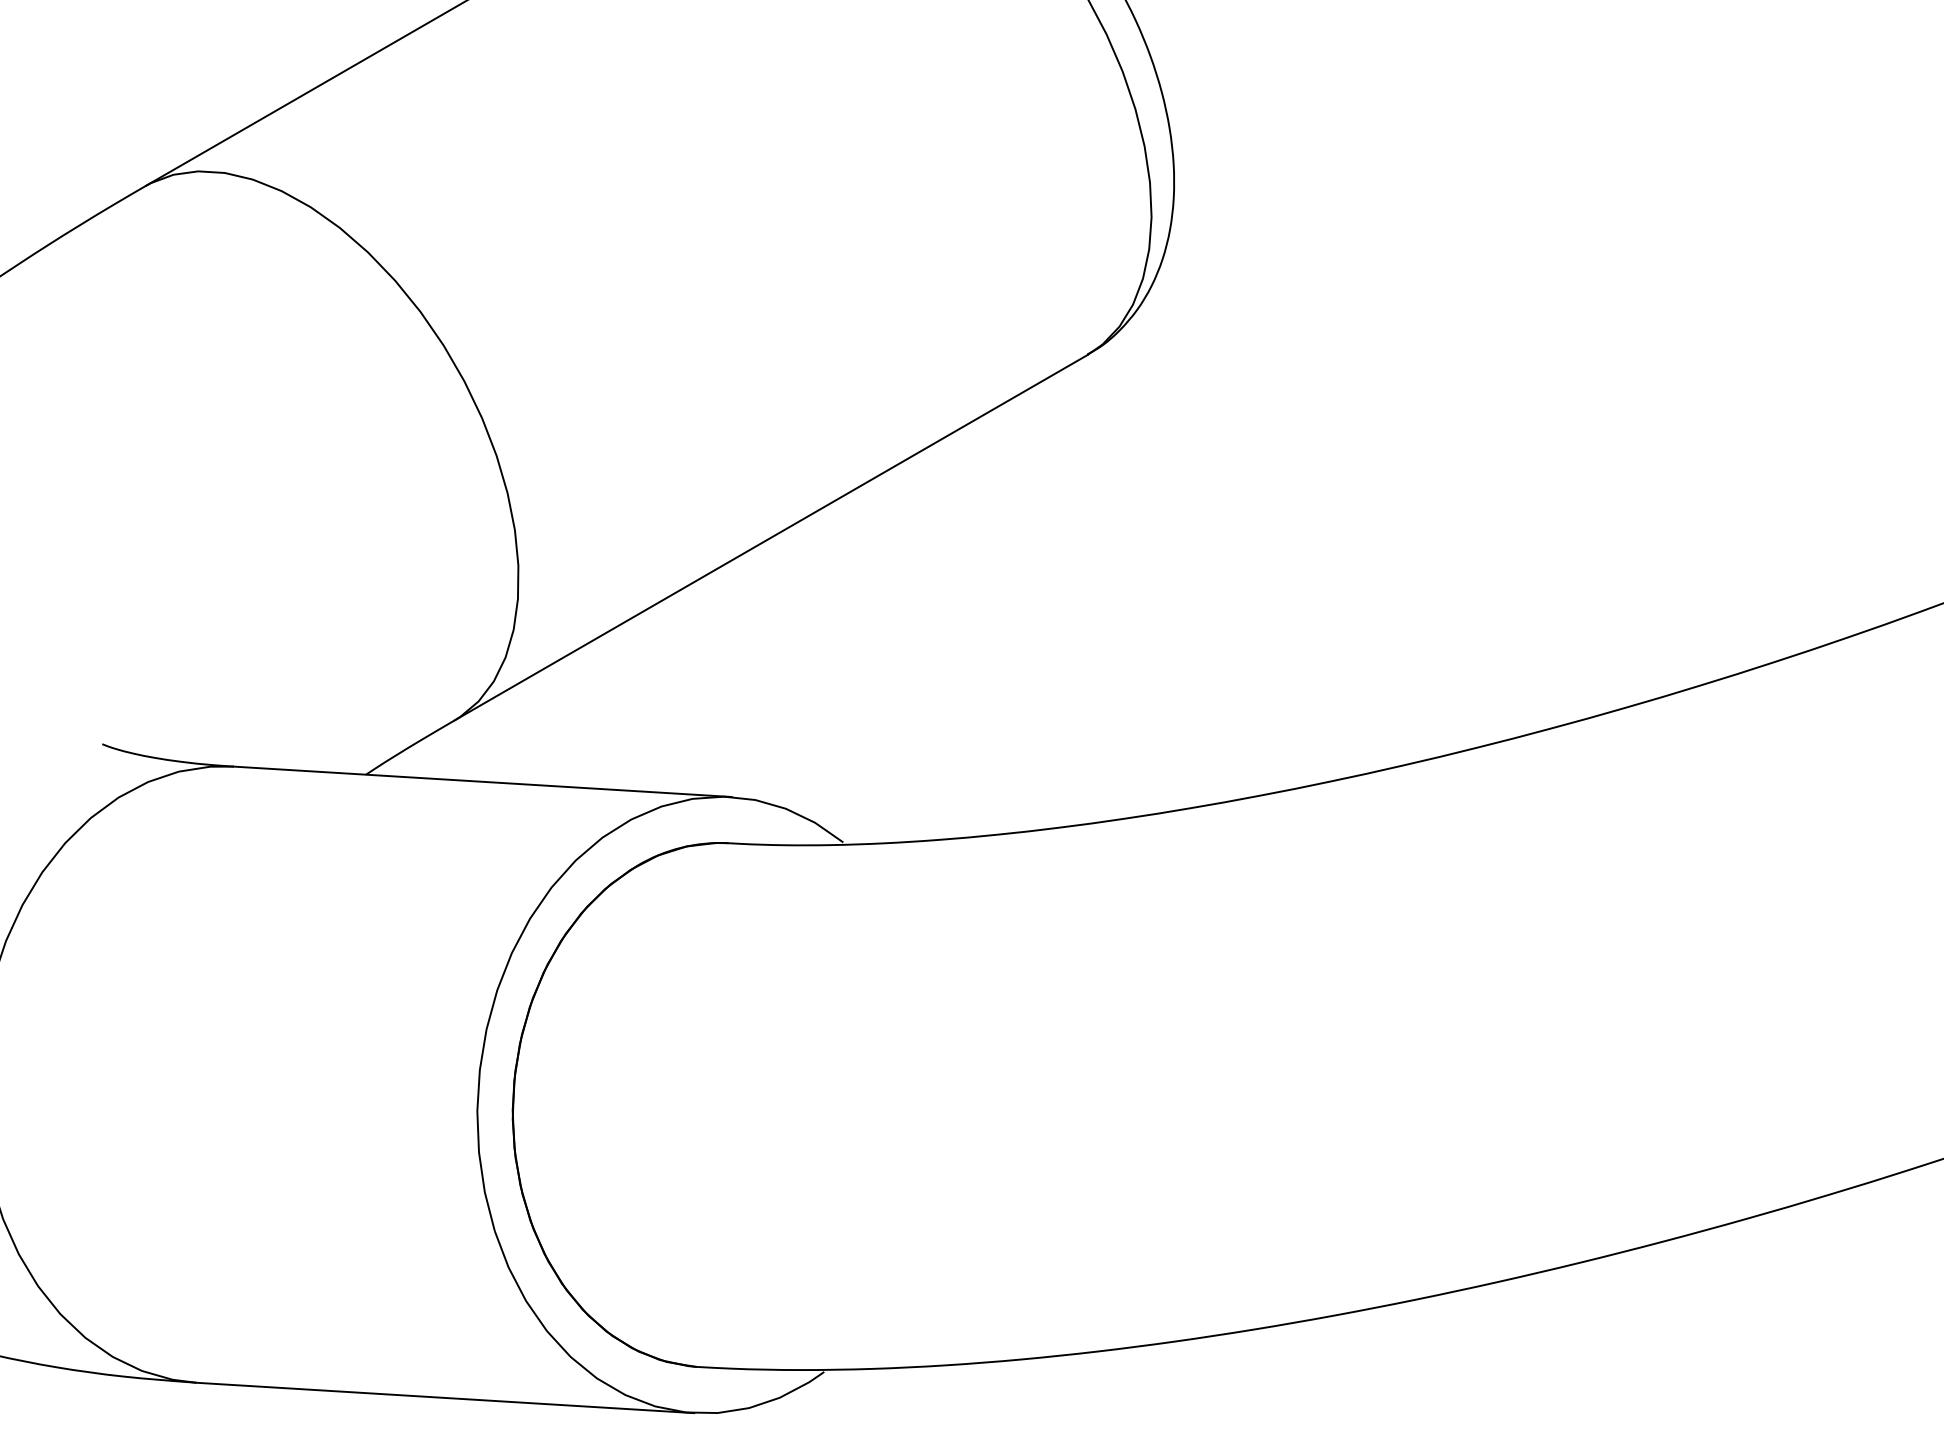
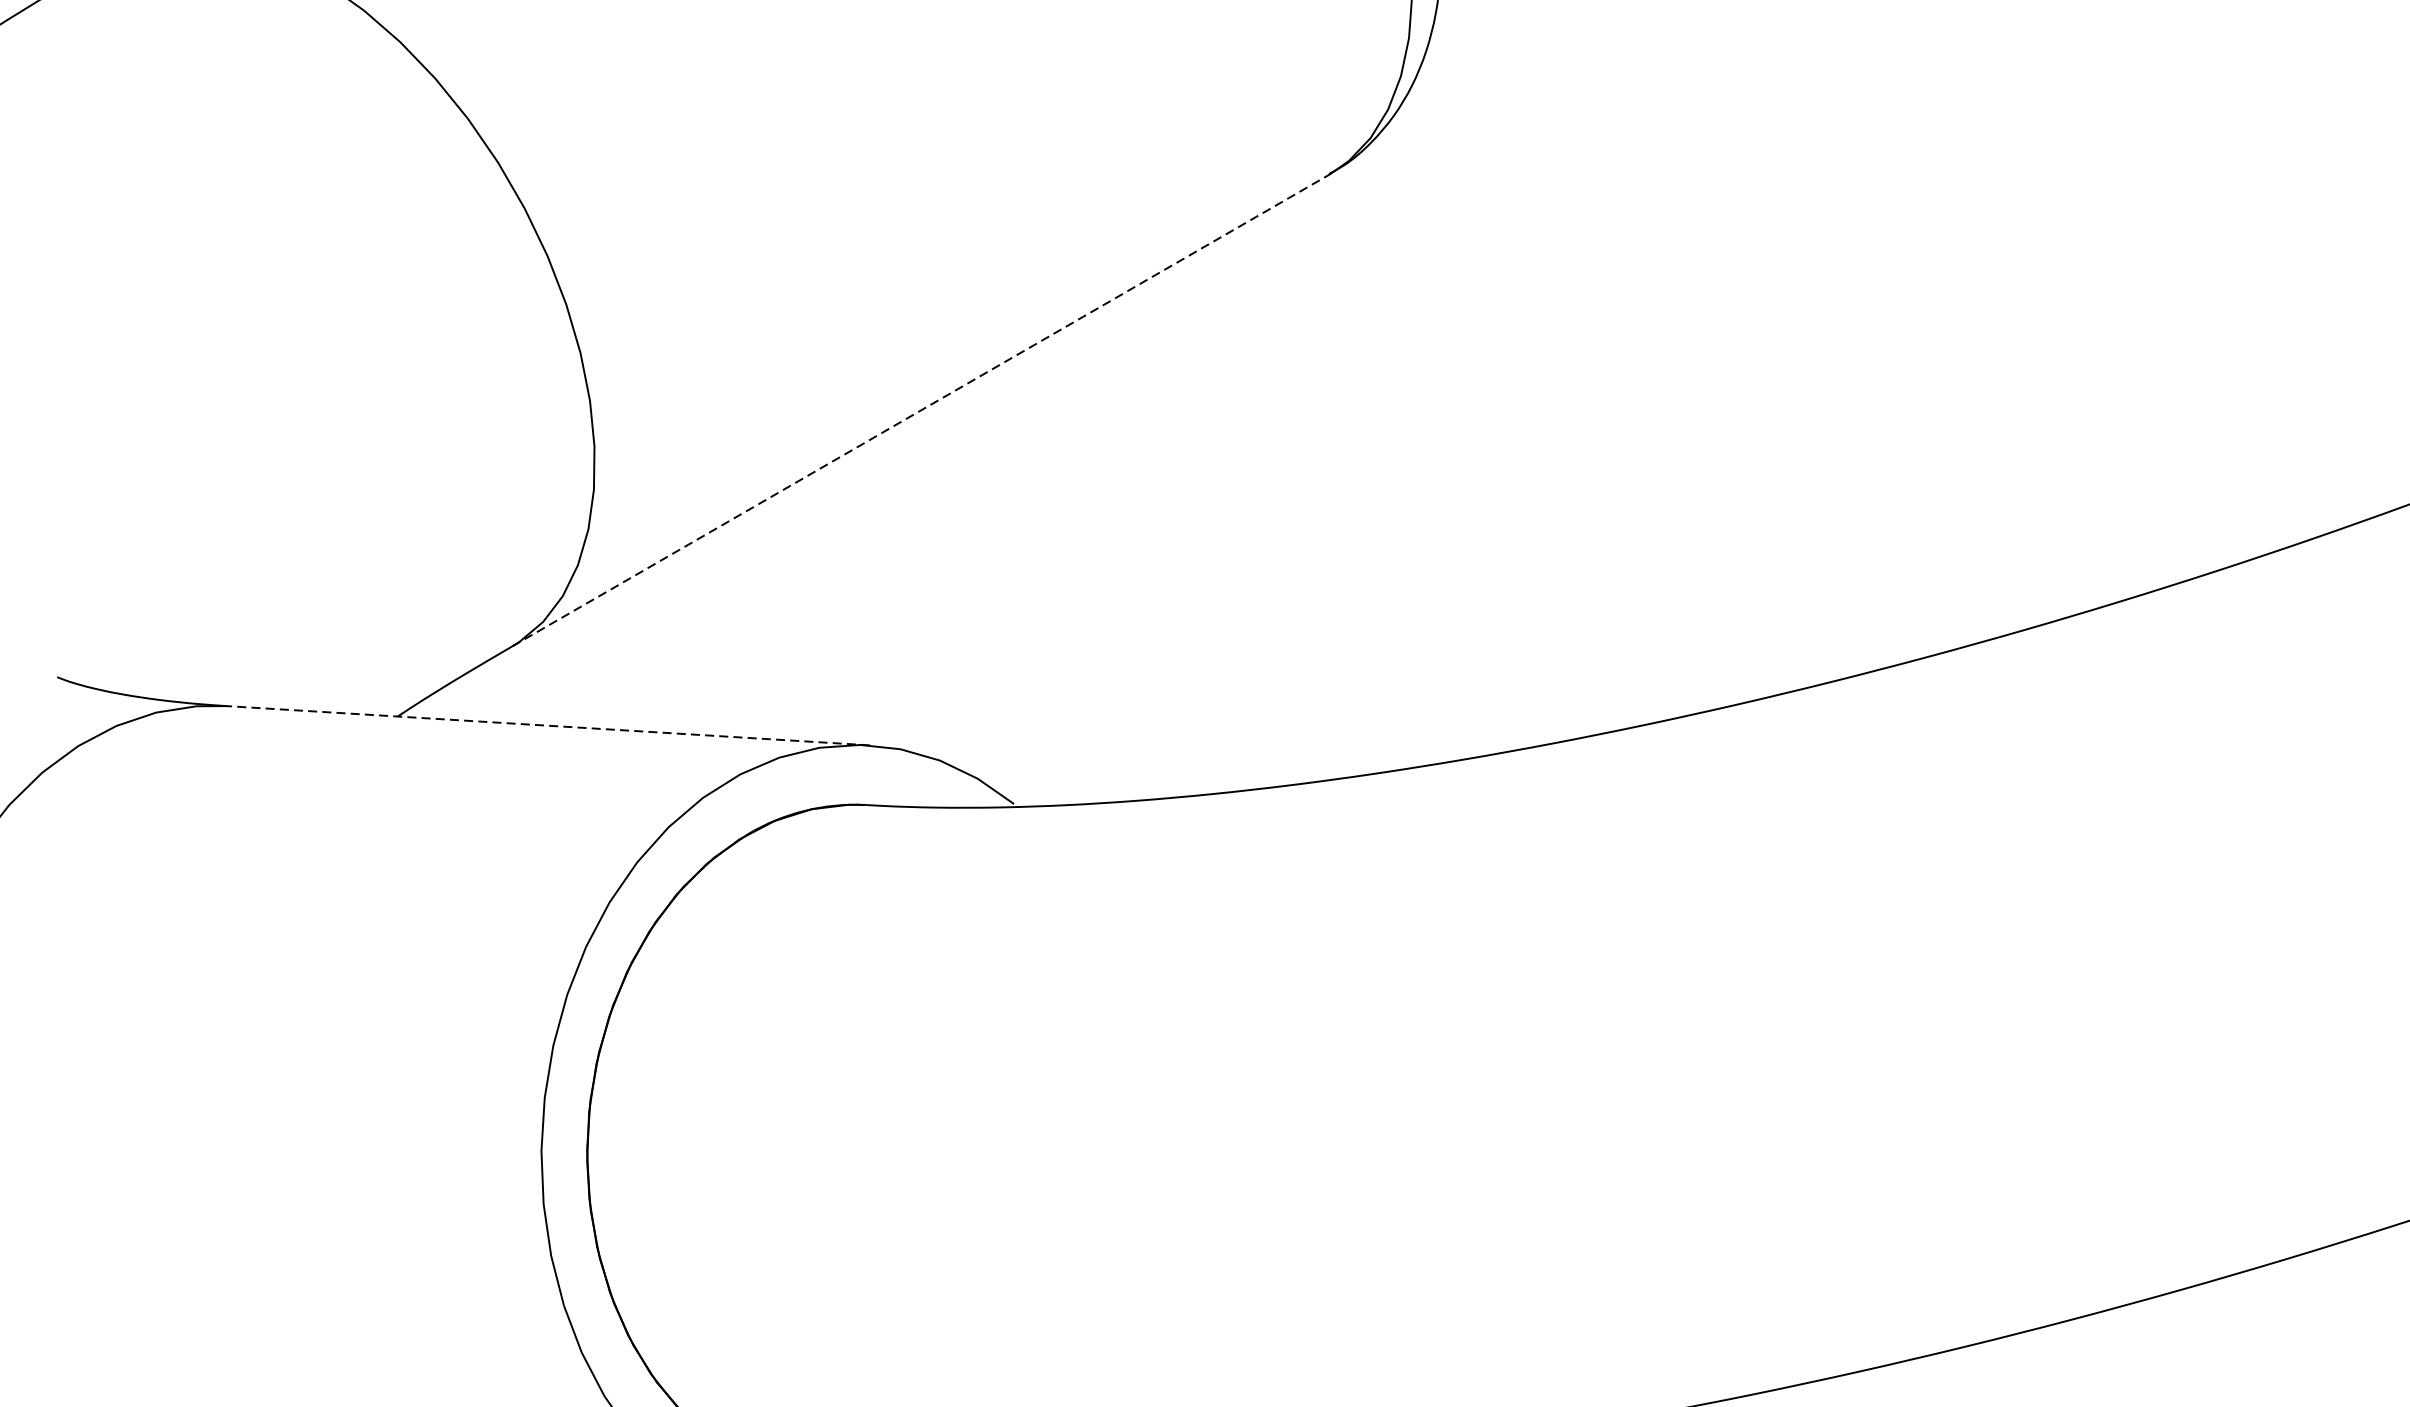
line: (771, 537) -> (921, 410), solid -> dashed
line: (482, 781) -> (548, 725), solid -> dashed

